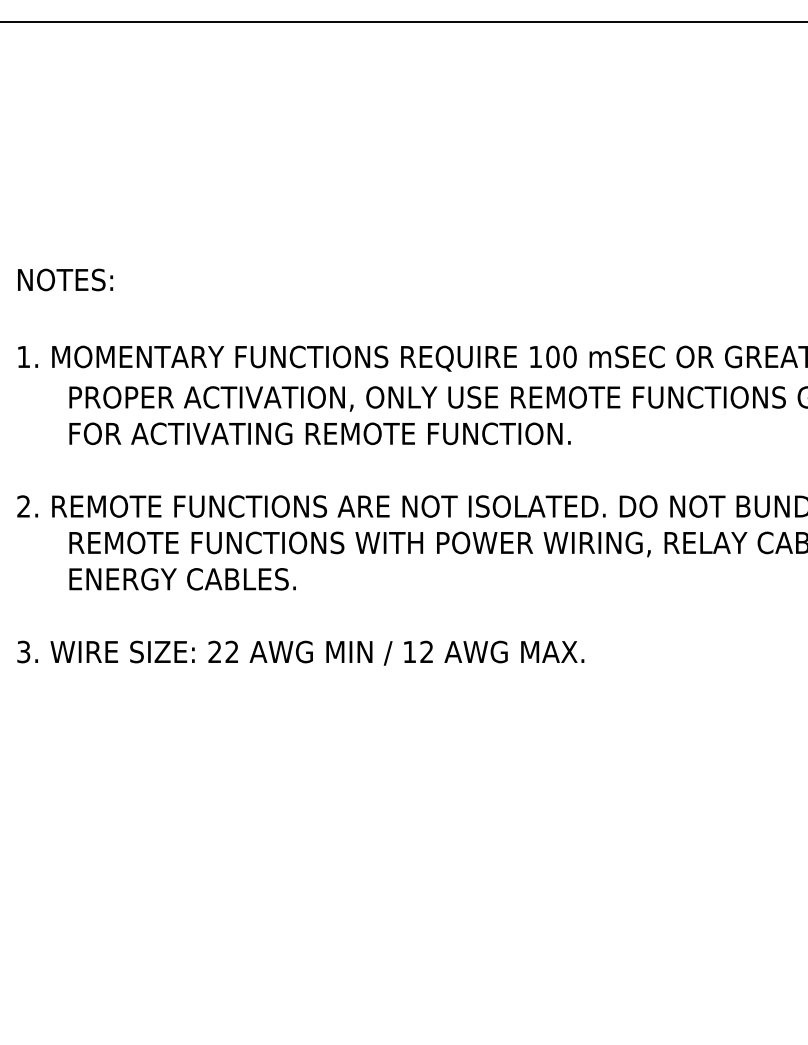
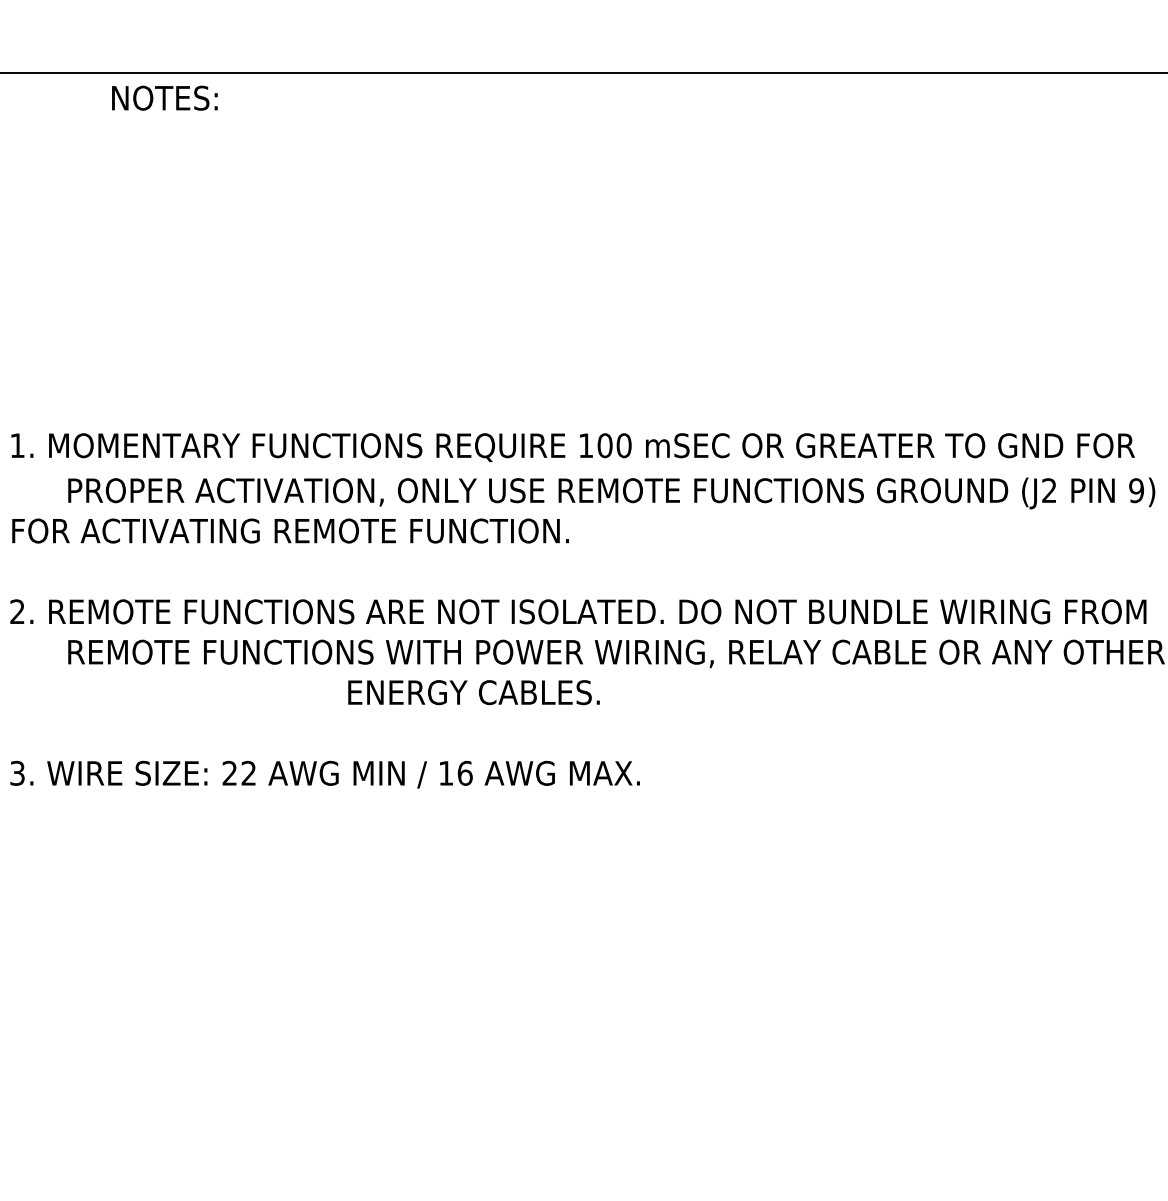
text: (65, 279) -> (164, 97), moved
text: (320, 433) -> (290, 530), moved
text: (182, 579) -> (473, 692), moved
text: (426, 651) -> (464, 772), 12 -> 16

